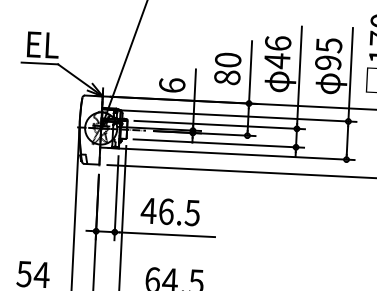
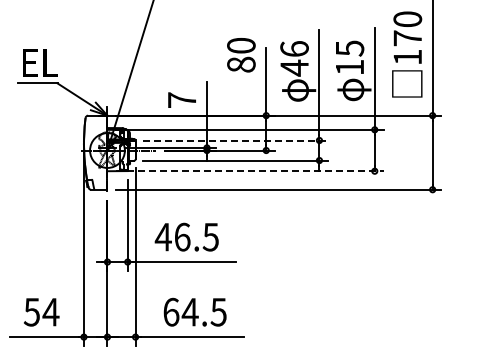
text: (327, 62) -> (349, 67), 95 -> 15
text: (227, 69) -> (241, 55), moved
text: (171, 84) -> (181, 99), 6 -> 7
line: (220, 125) -> (236, 140), solid -> dashed
line: (231, 154) -> (249, 171), solid -> dashed

